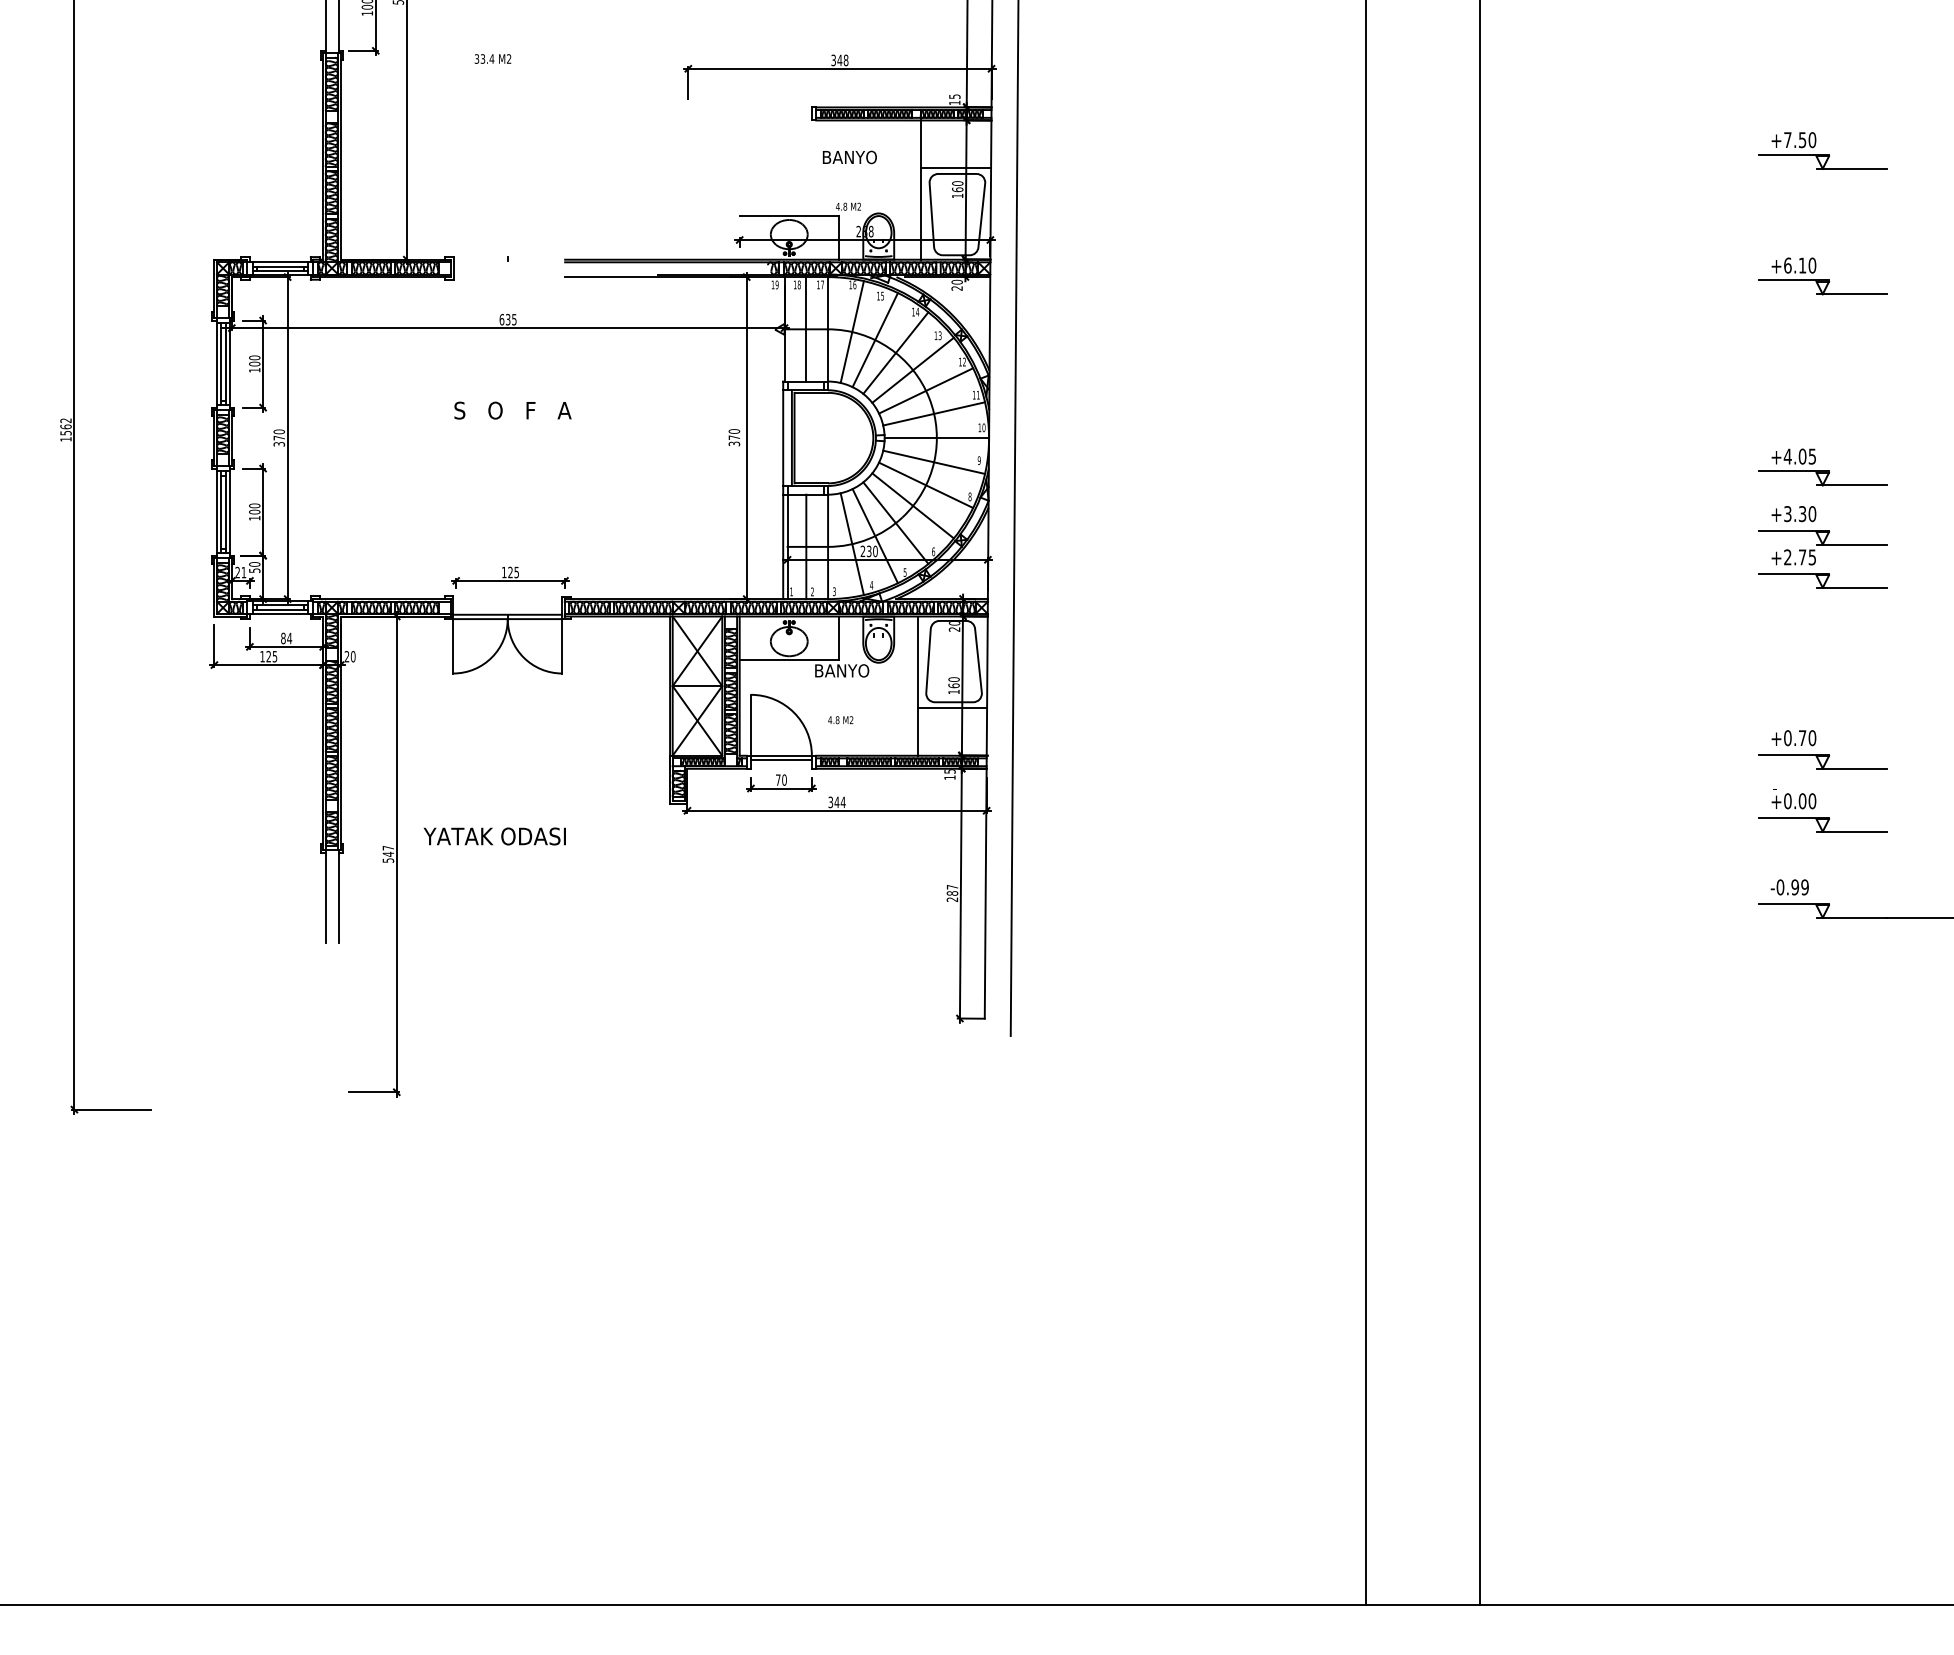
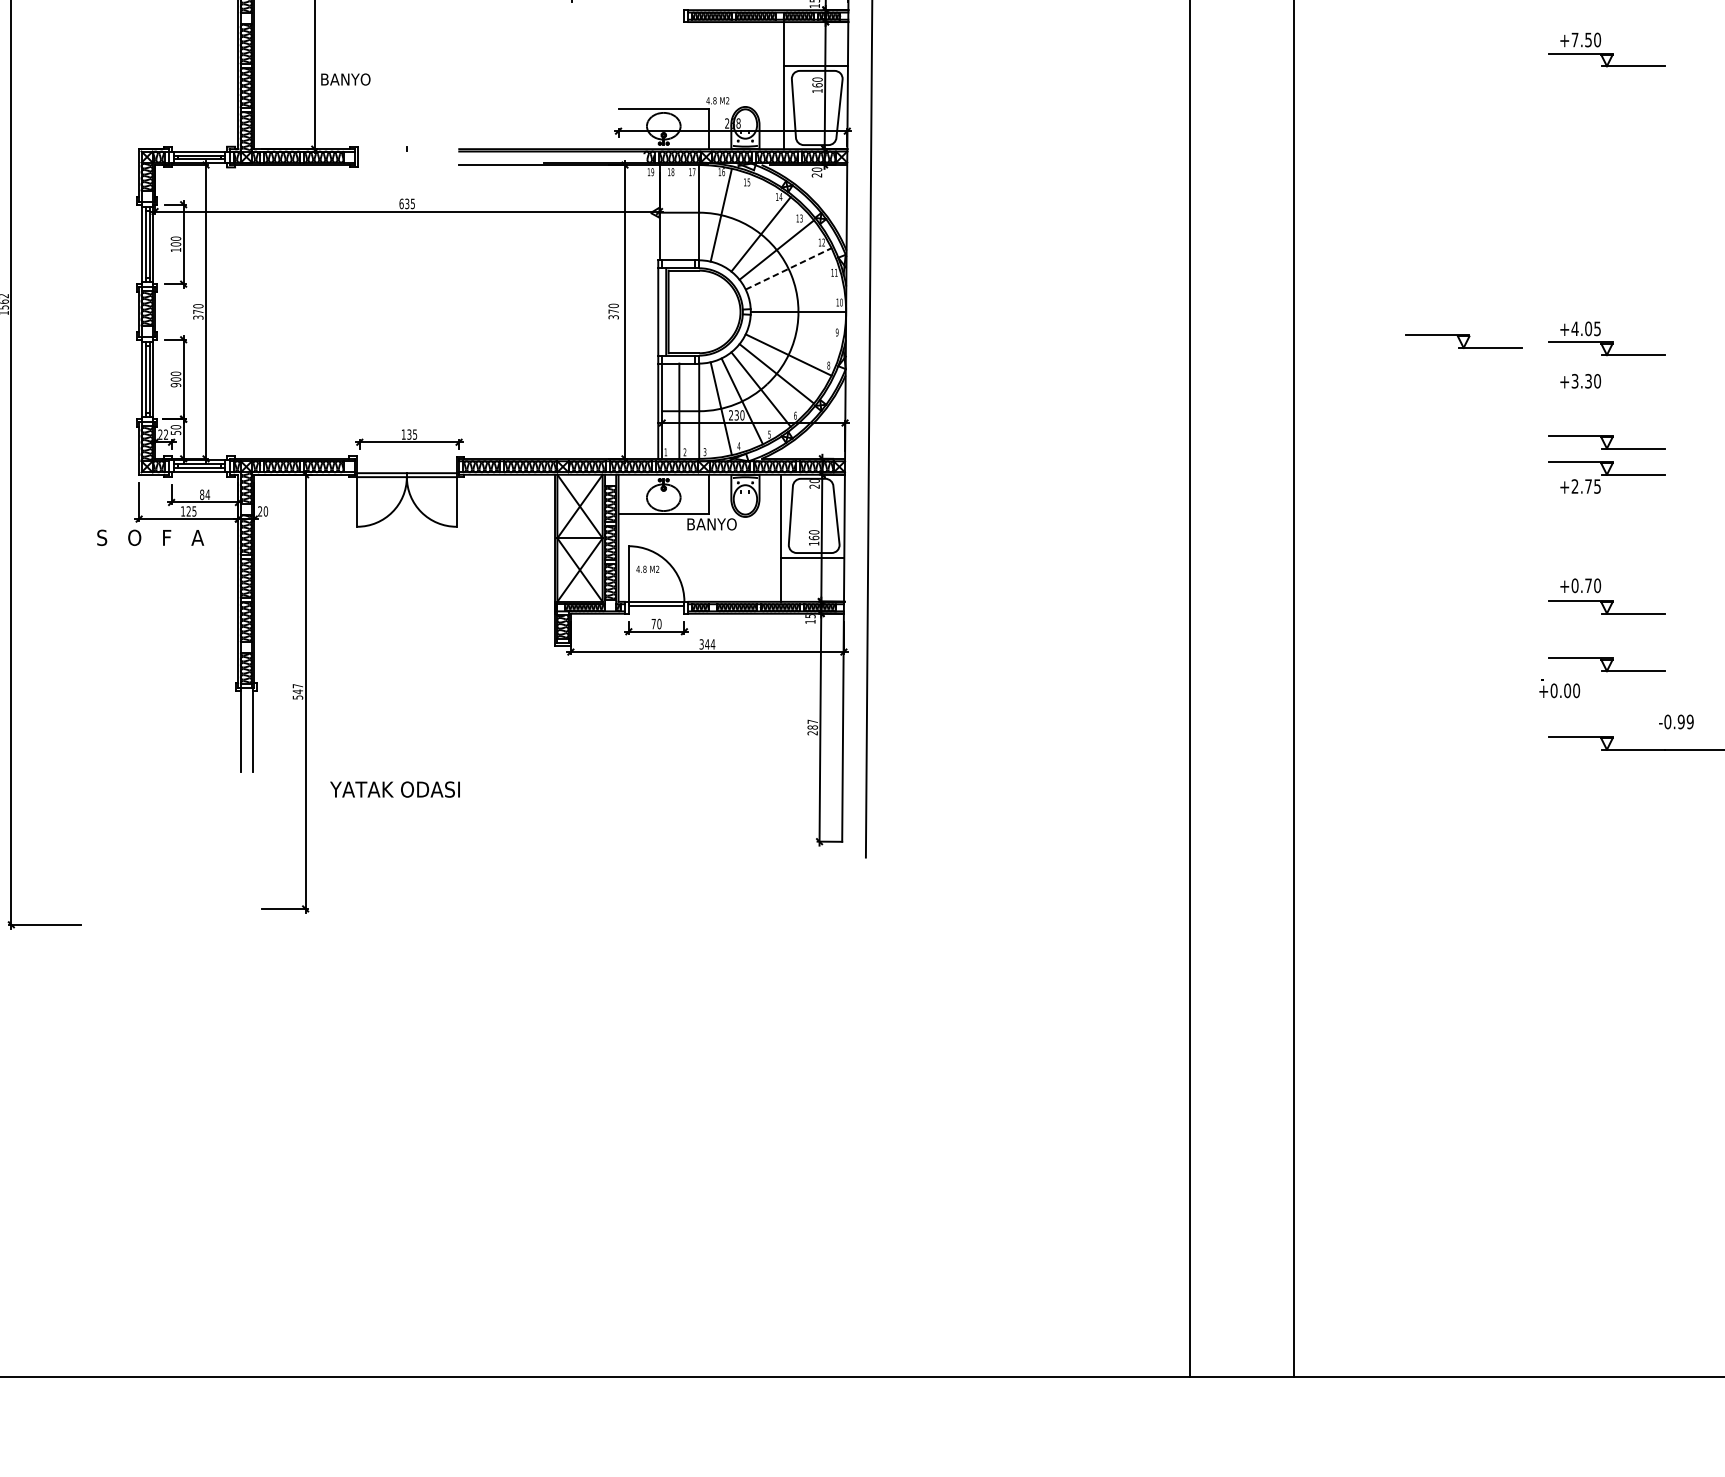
text: (849, 157) -> (345, 79), moved
part: (1822, 276) -> (1606, 164), removed
line: (806, 329) -> (679, 212), removed
line: (874, 340) -> (741, 222), removed
line: (926, 390) -> (789, 268), solid -> dashed
text: (512, 410) -> (150, 537), moved
line: (934, 413) -> (796, 289), removed
line: (934, 461) -> (796, 333), removed
part: (1665, 470) -> (1463, 341), added
text: (254, 518) -> (175, 385), 100 -> 900
part: (1822, 547) -> (1606, 477), moved
text: (243, 572) -> (165, 434), 21 -> 22
text: (510, 573) -> (409, 435), 125 -> 135
text: (840, 720) -> (647, 569), moved
text: (1793, 799) -> (1559, 689), moved
text: (494, 836) -> (394, 789), moved
text: (1789, 887) -> (1676, 722), moved

